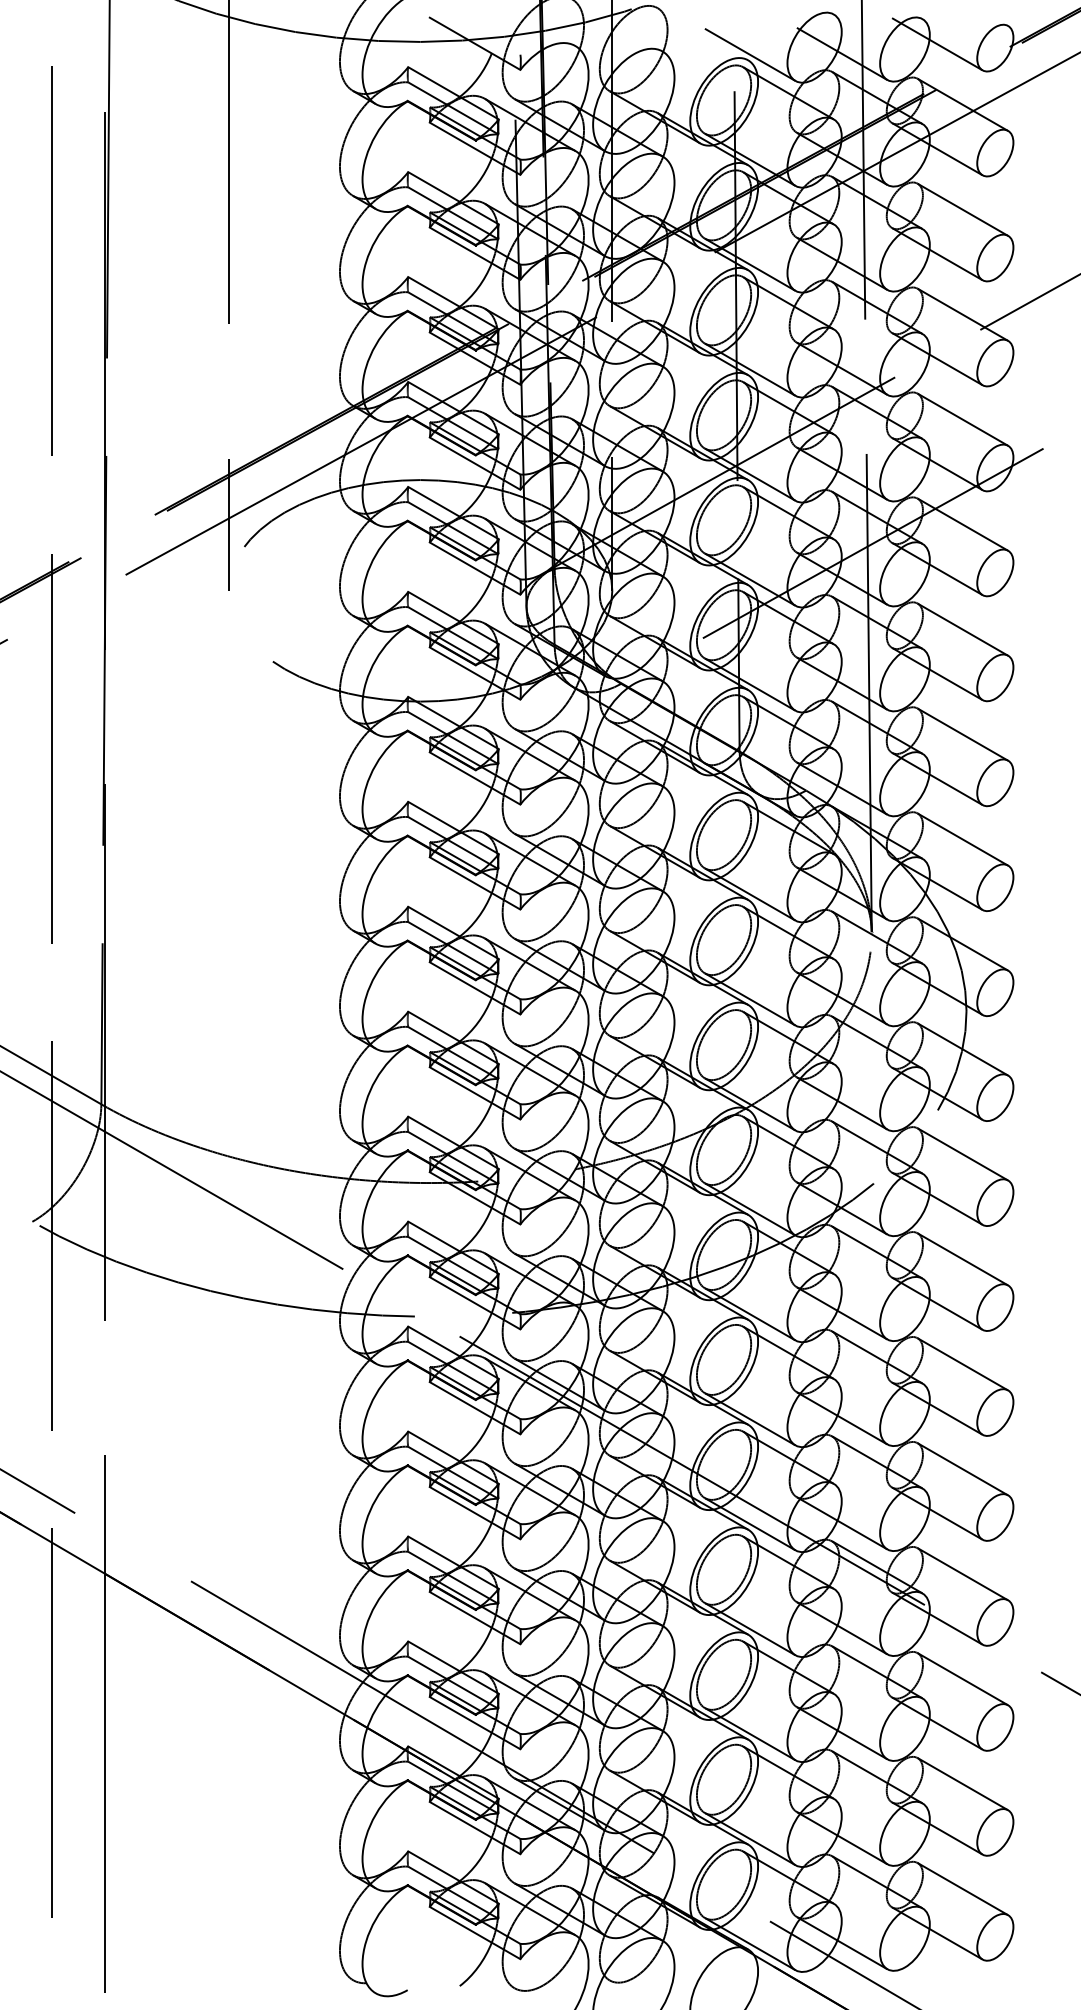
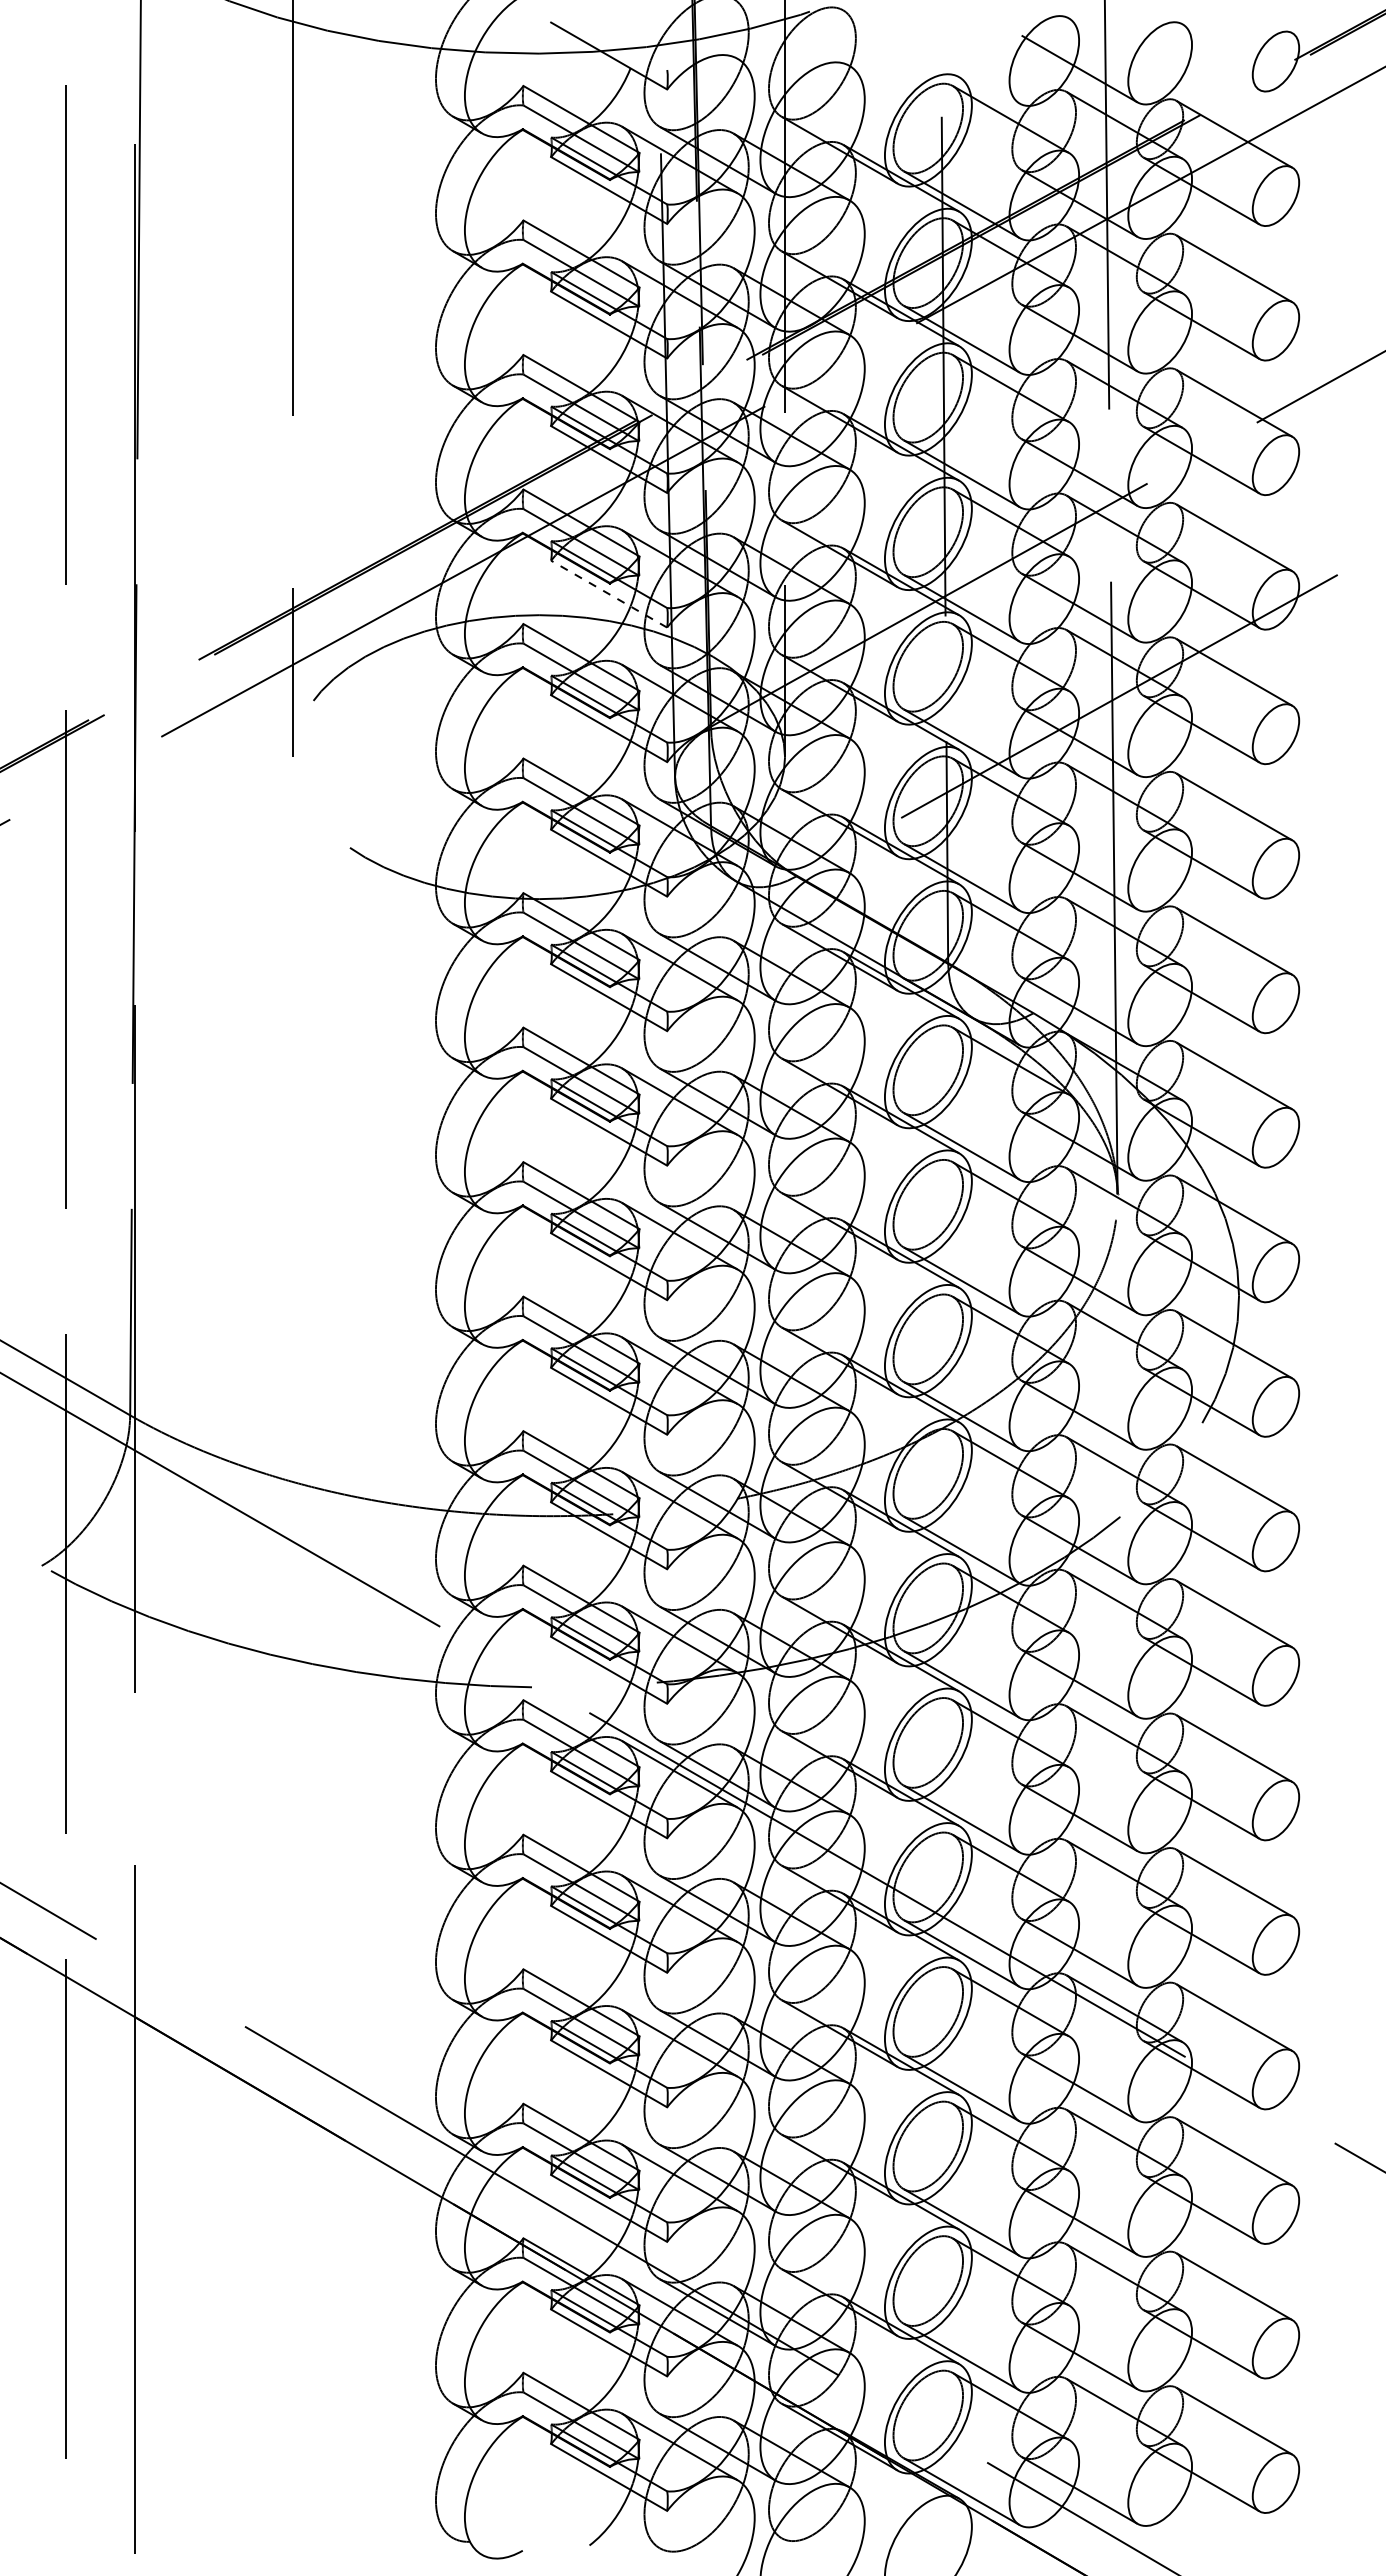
line: (937, 44) -> (1201, 56), removed
line: (749, 54) -> (961, 69), removed
line: (475, 463) -> (609, 594), solid -> dashed

